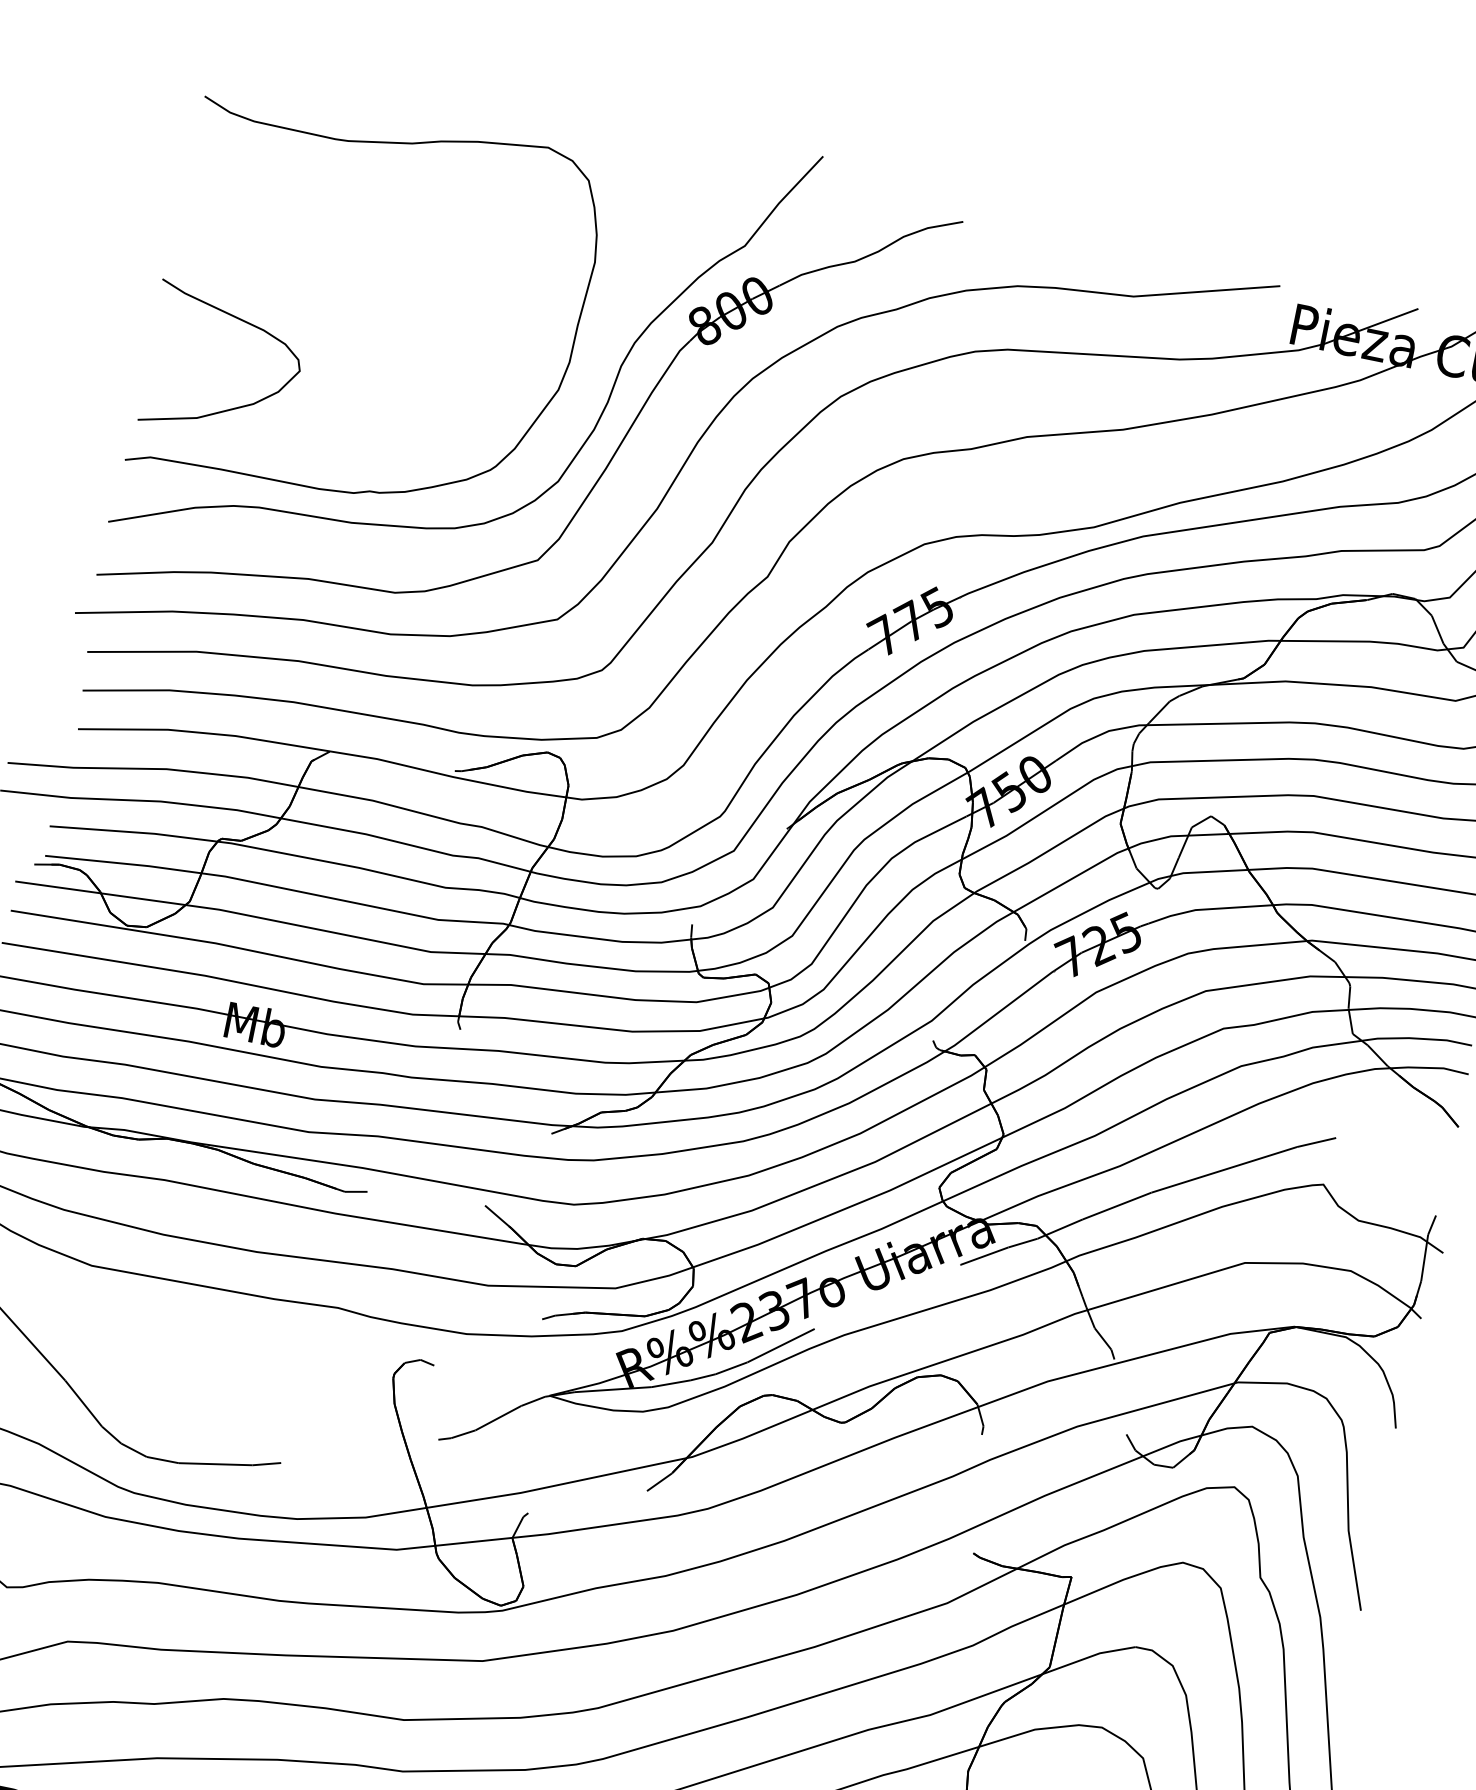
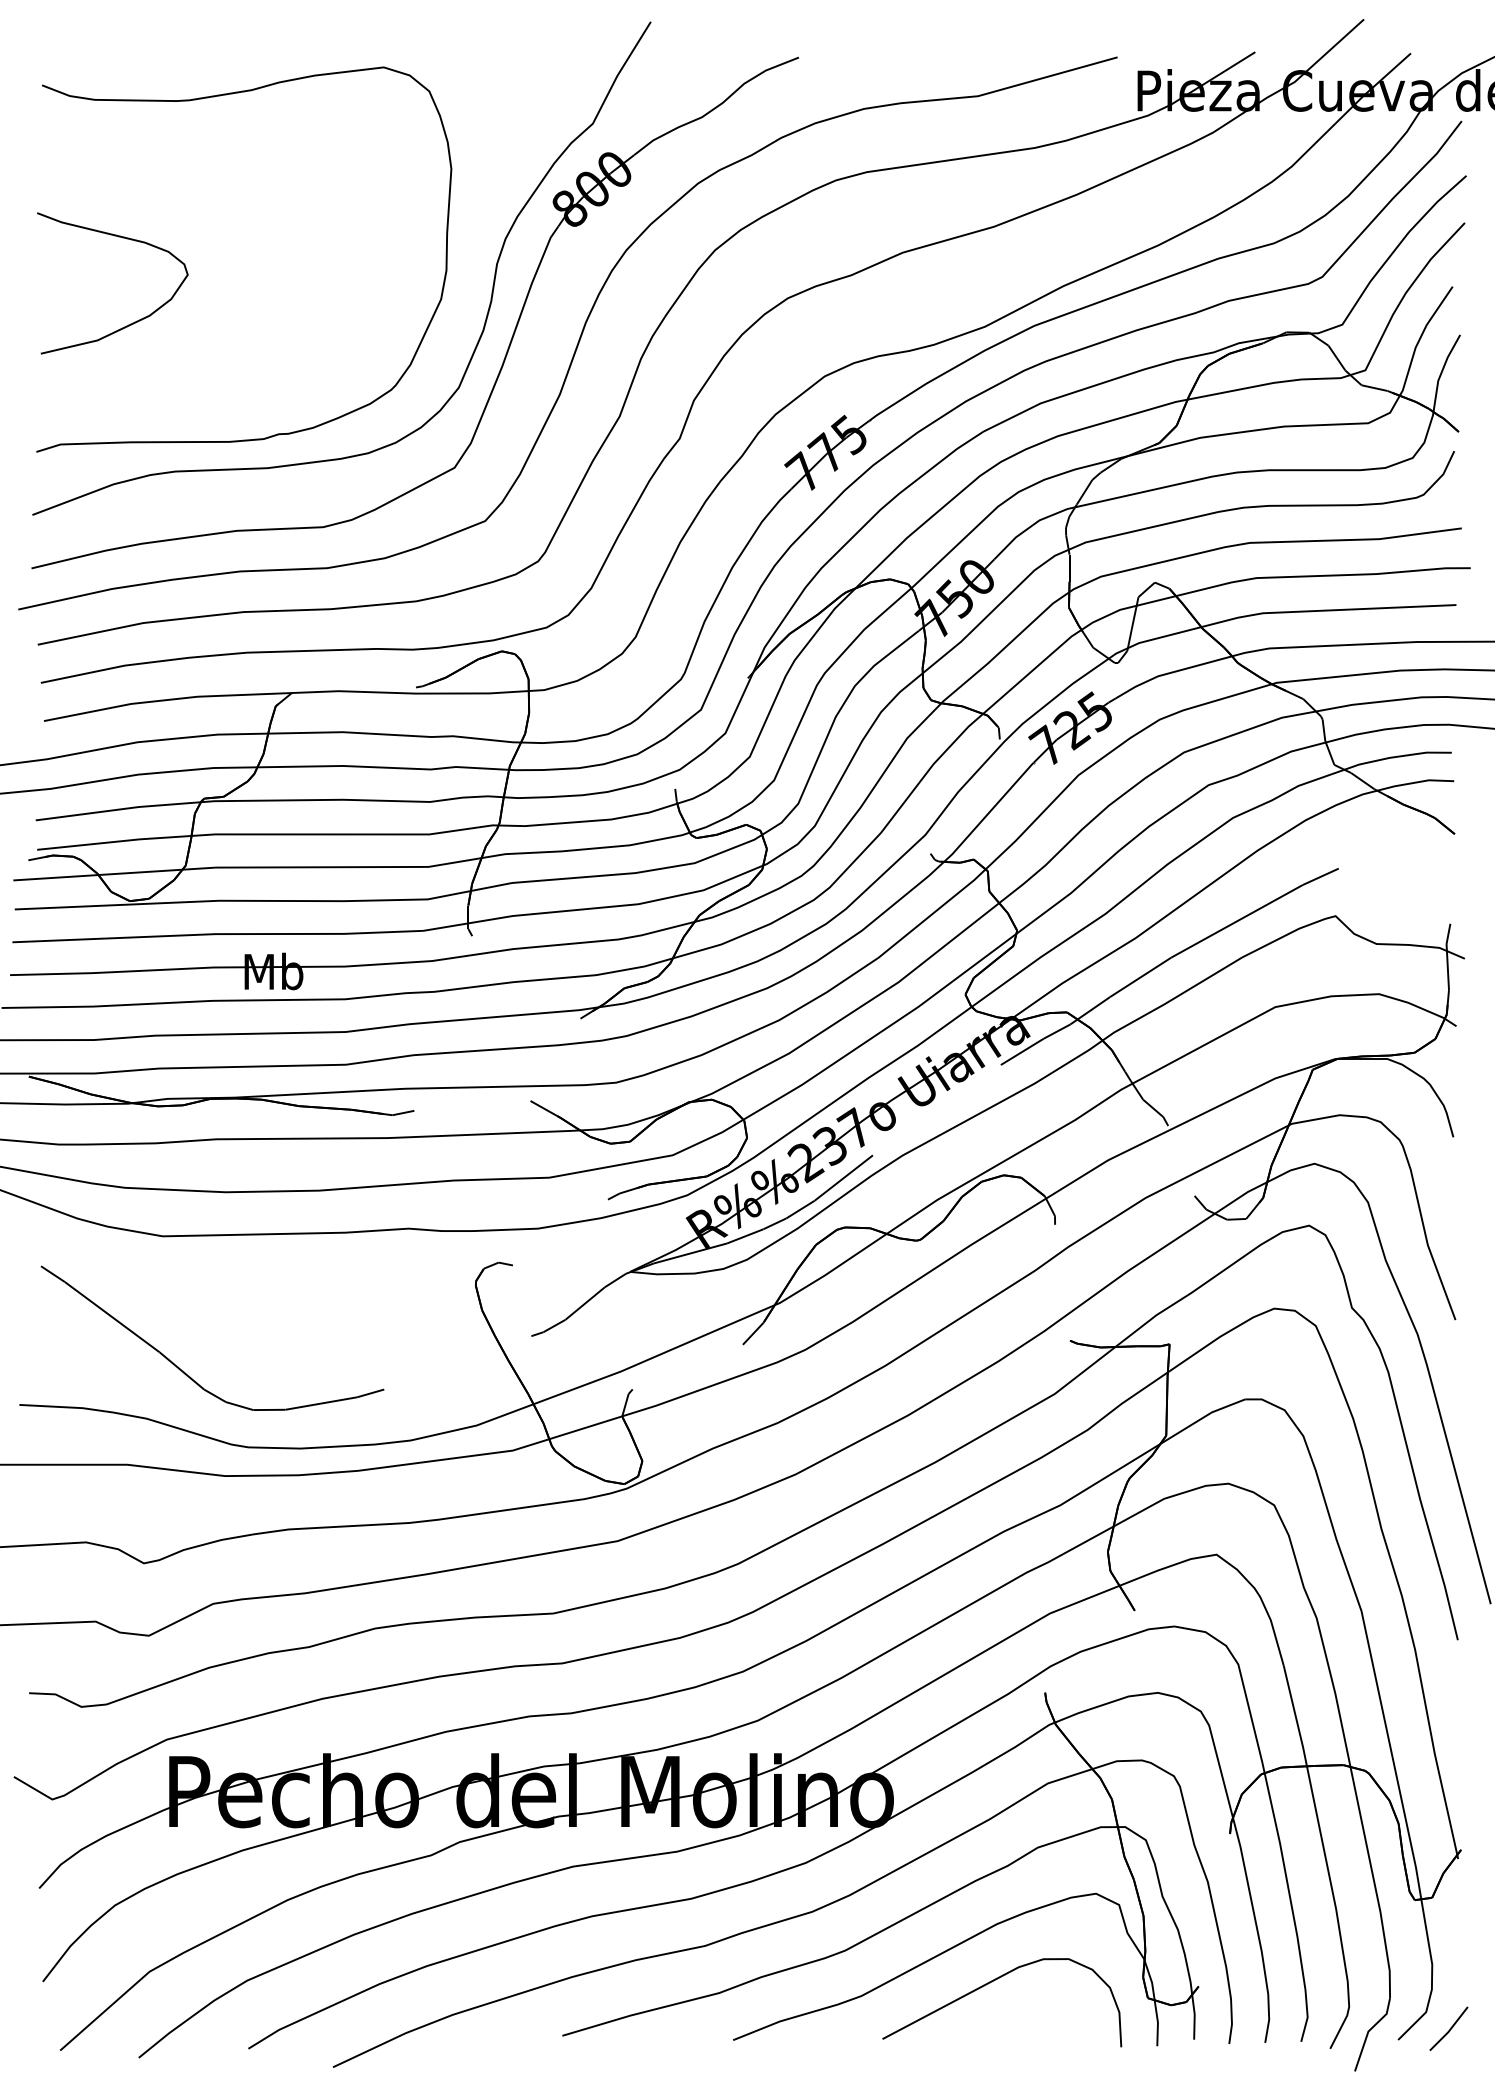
curve: (235, 407) -> (132, 322), moved

